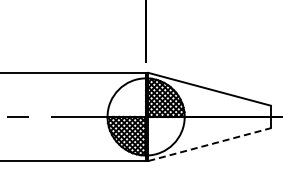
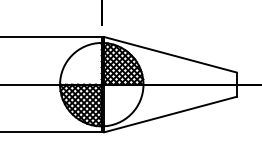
line: (210, 144) -> (171, 114), dashed -> solid

